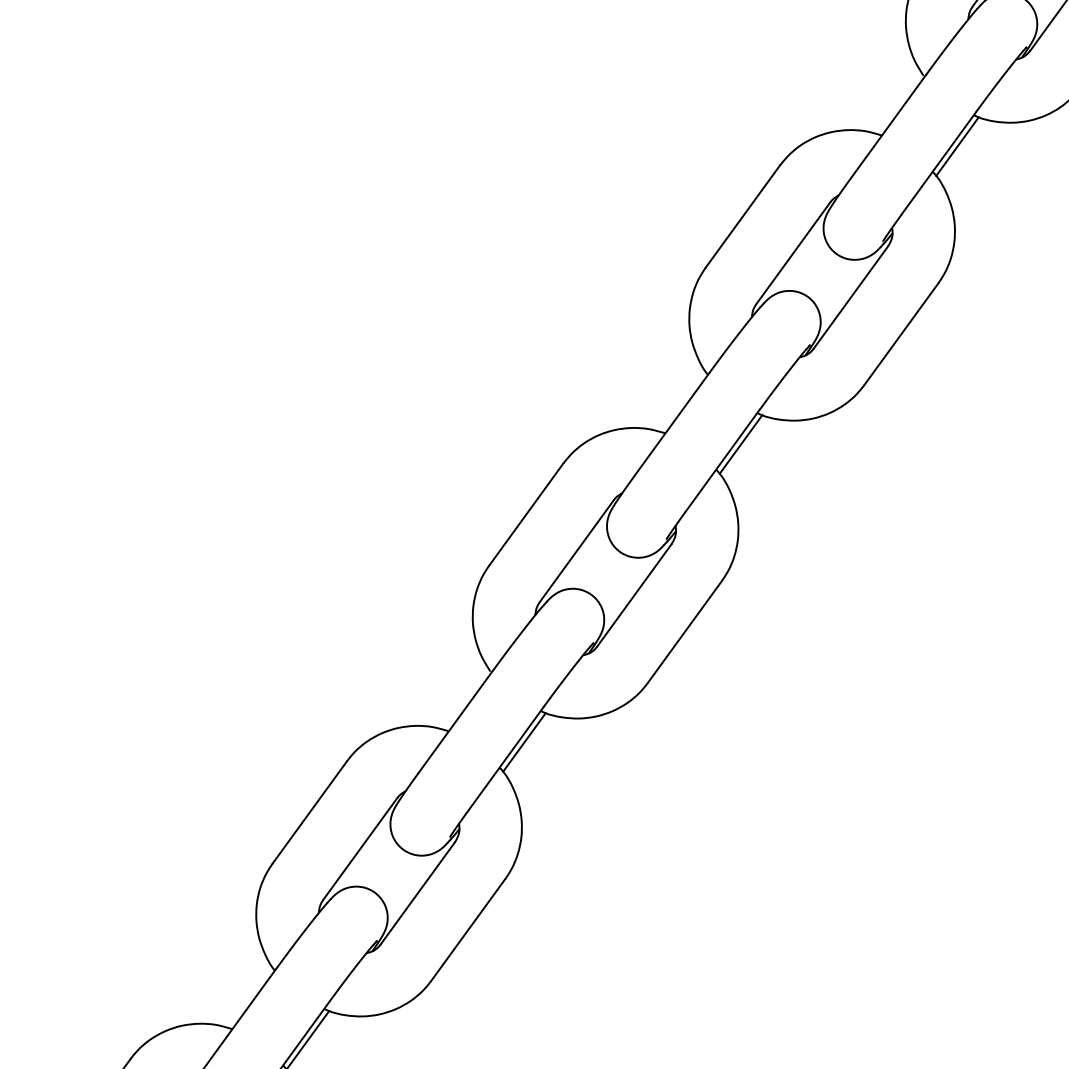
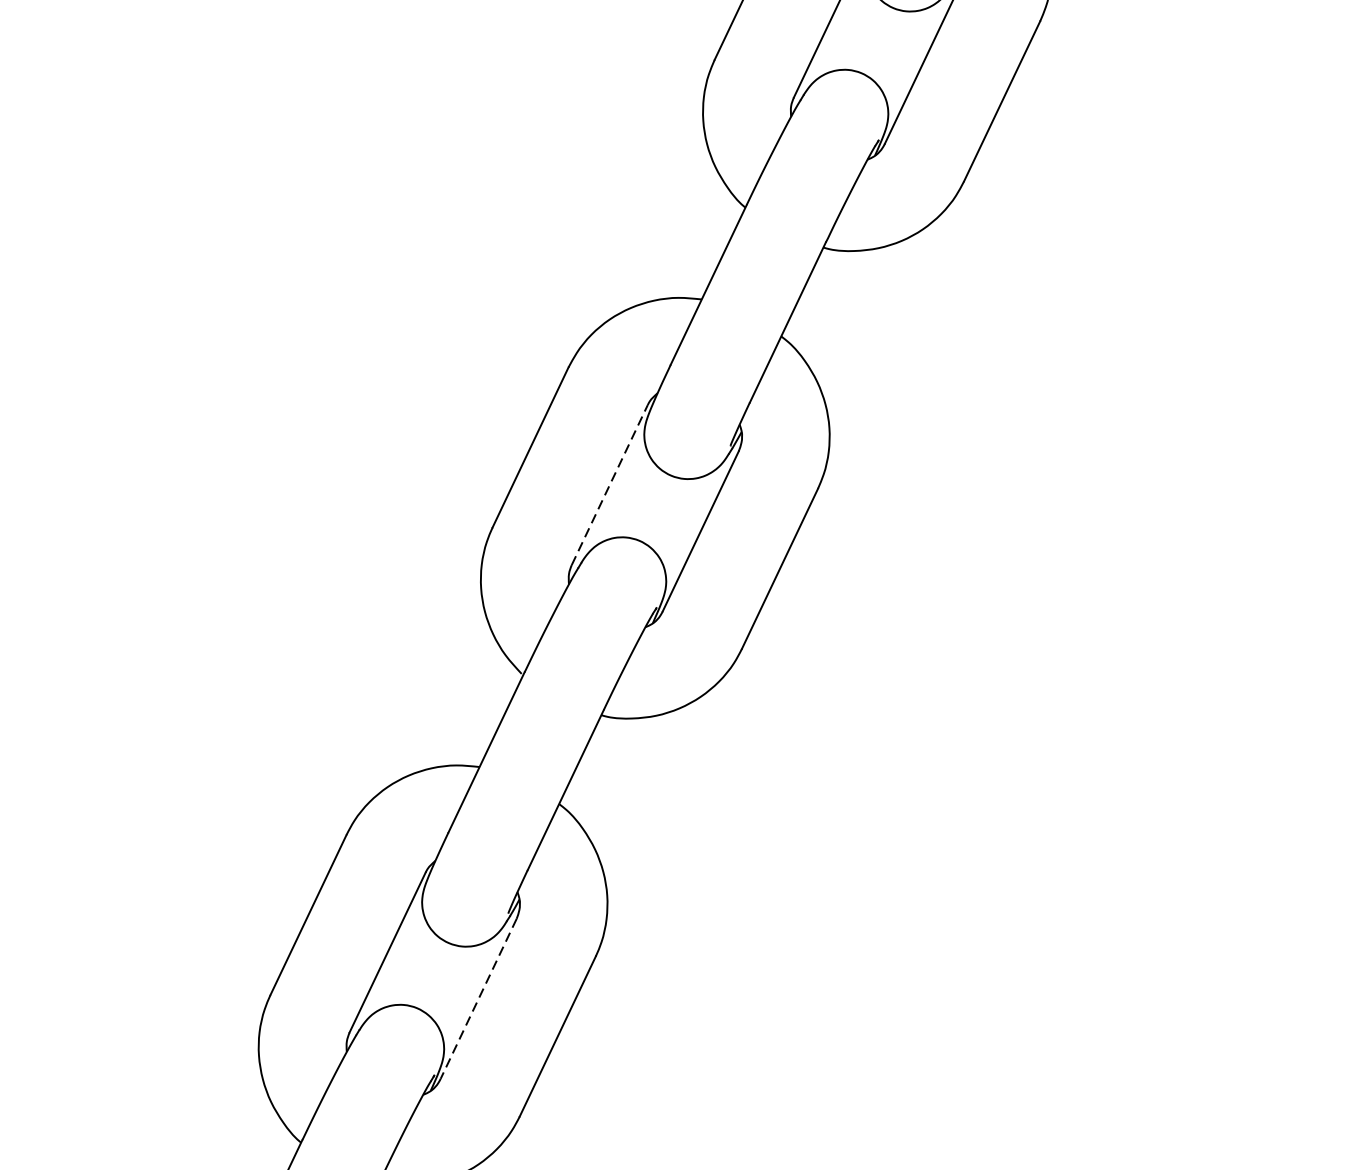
line: (740, 444) -> (808, 295), removed
line: (577, 550) -> (610, 484), solid -> dashed
line: (524, 742) -> (586, 762), removed
line: (417, 893) -> (478, 999), solid -> dashed

